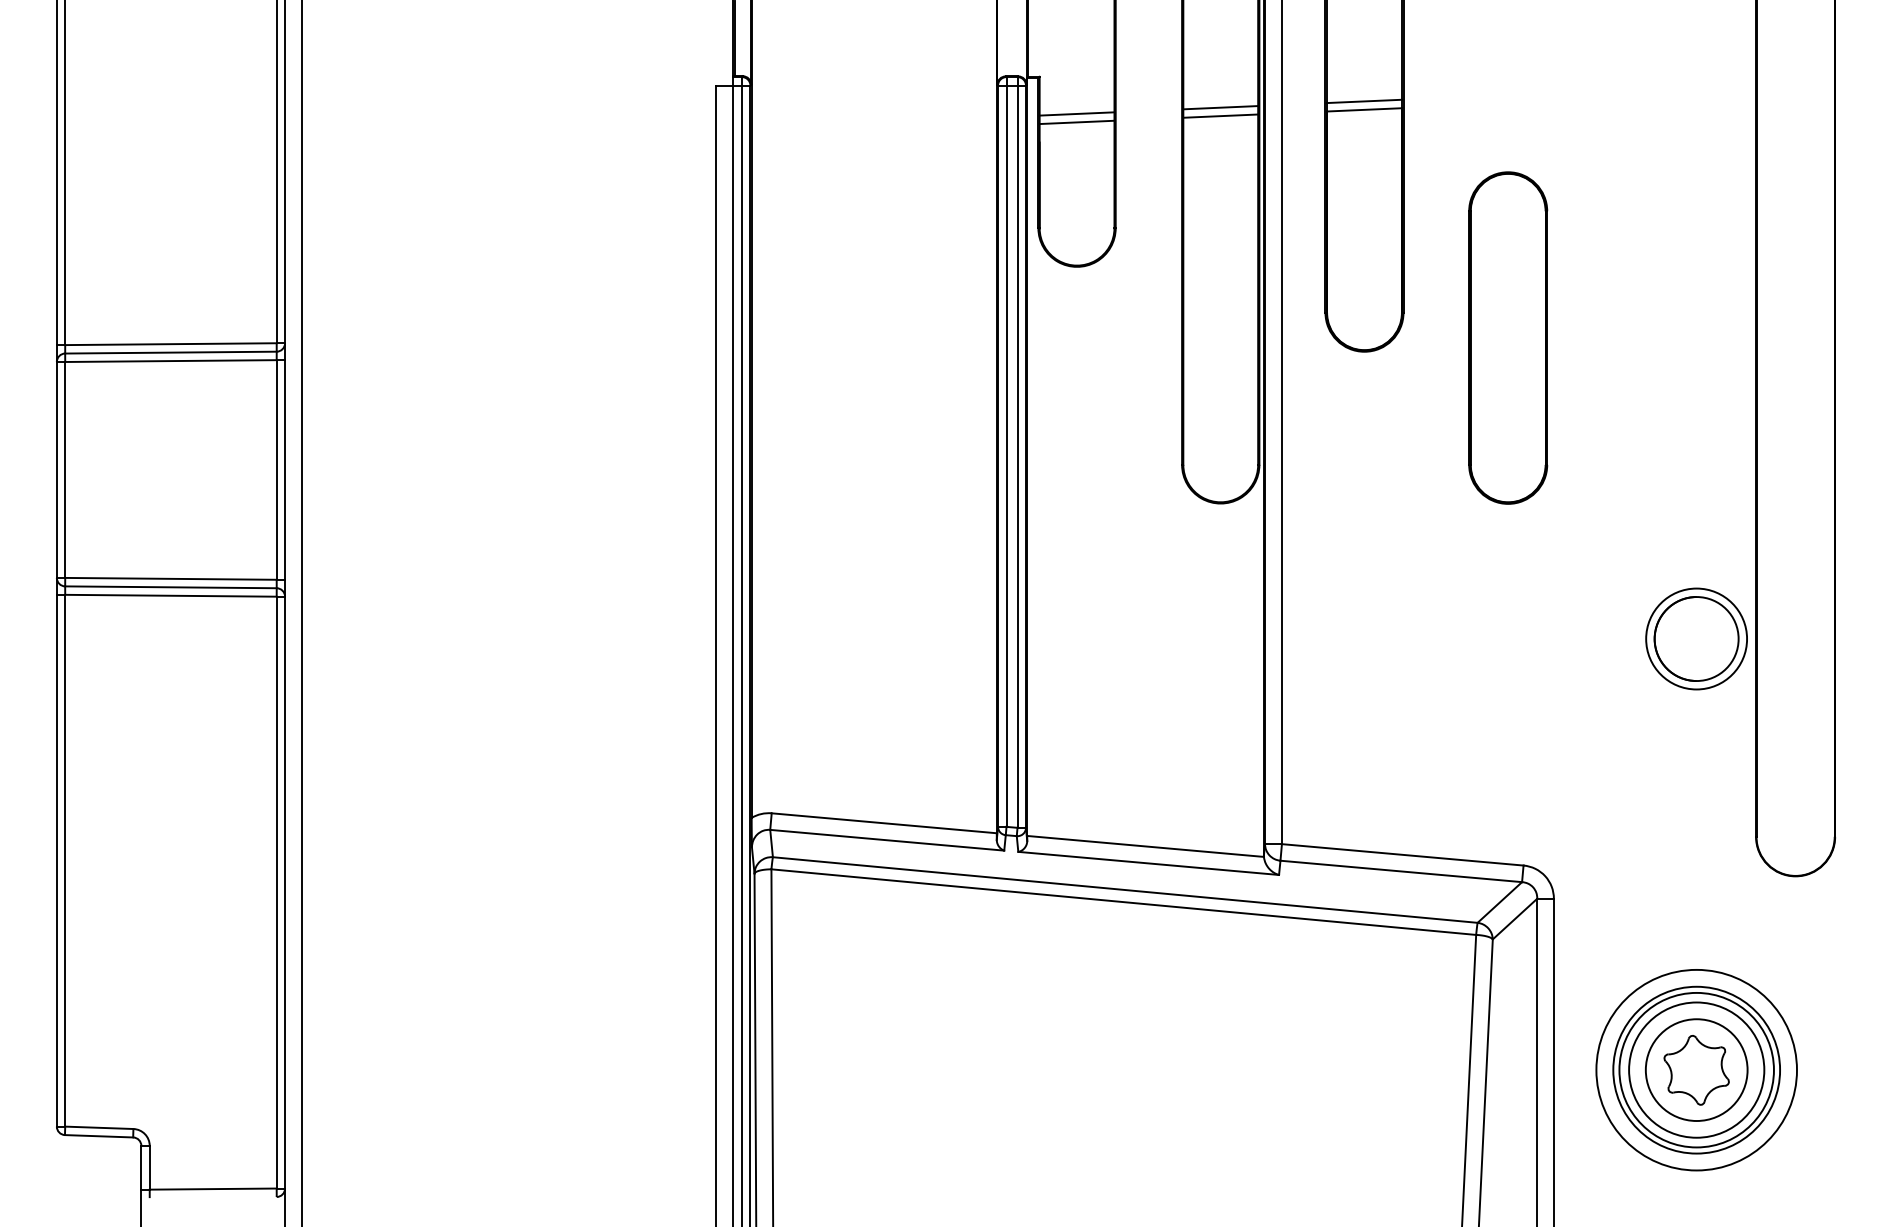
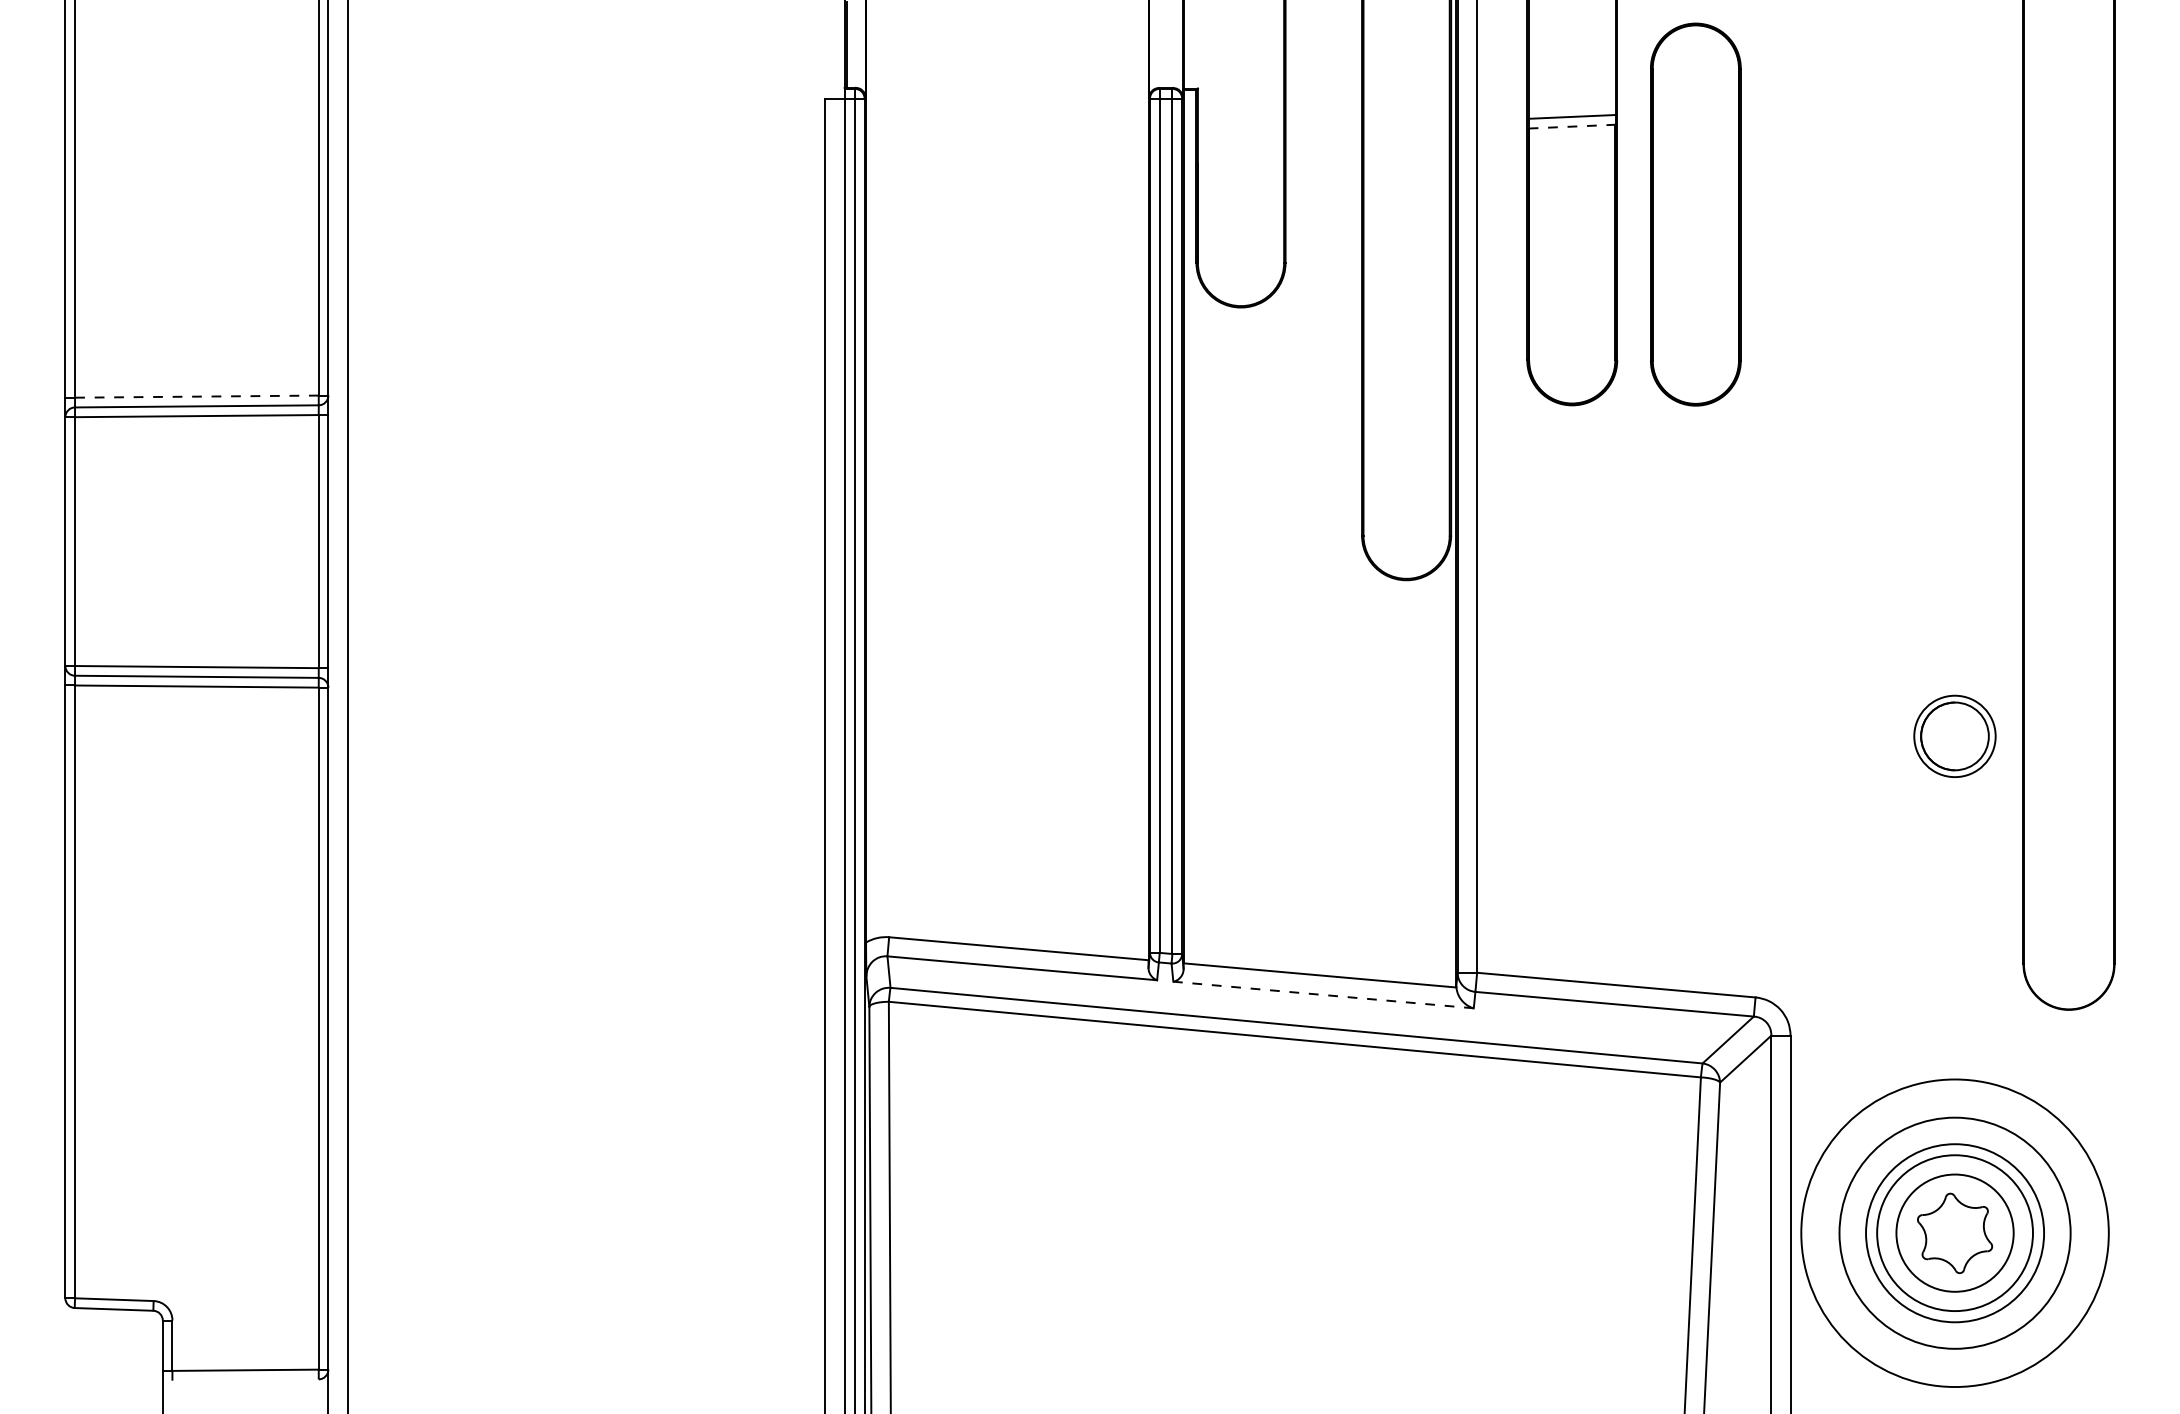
line: (1220, 108) -> (1406, 124), removed
line: (1364, 109) -> (1572, 126), solid -> dashed
line: (1076, 114) -> (1240, 131), removed
line: (1220, 115) -> (1406, 133), removed
line: (1076, 121) -> (1240, 140), removed
part: (1507, 337) -> (1695, 214), moved
line: (170, 344) -> (196, 396), solid -> dashed
part: (1696, 639) -> (1954, 736), size x0.7
line: (1148, 863) -> (1323, 995), solid -> dashed
circle: (1696, 1070) -> (1954, 1233), size x1.6

